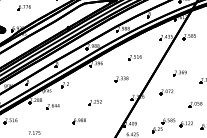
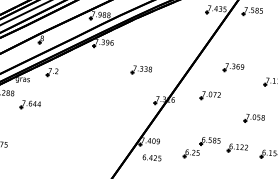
part: (134, 57) -> (164, 37), removed
part: (94, 102) -> (96, 103), removed
part: (78, 121) -> (68, 131), removed

